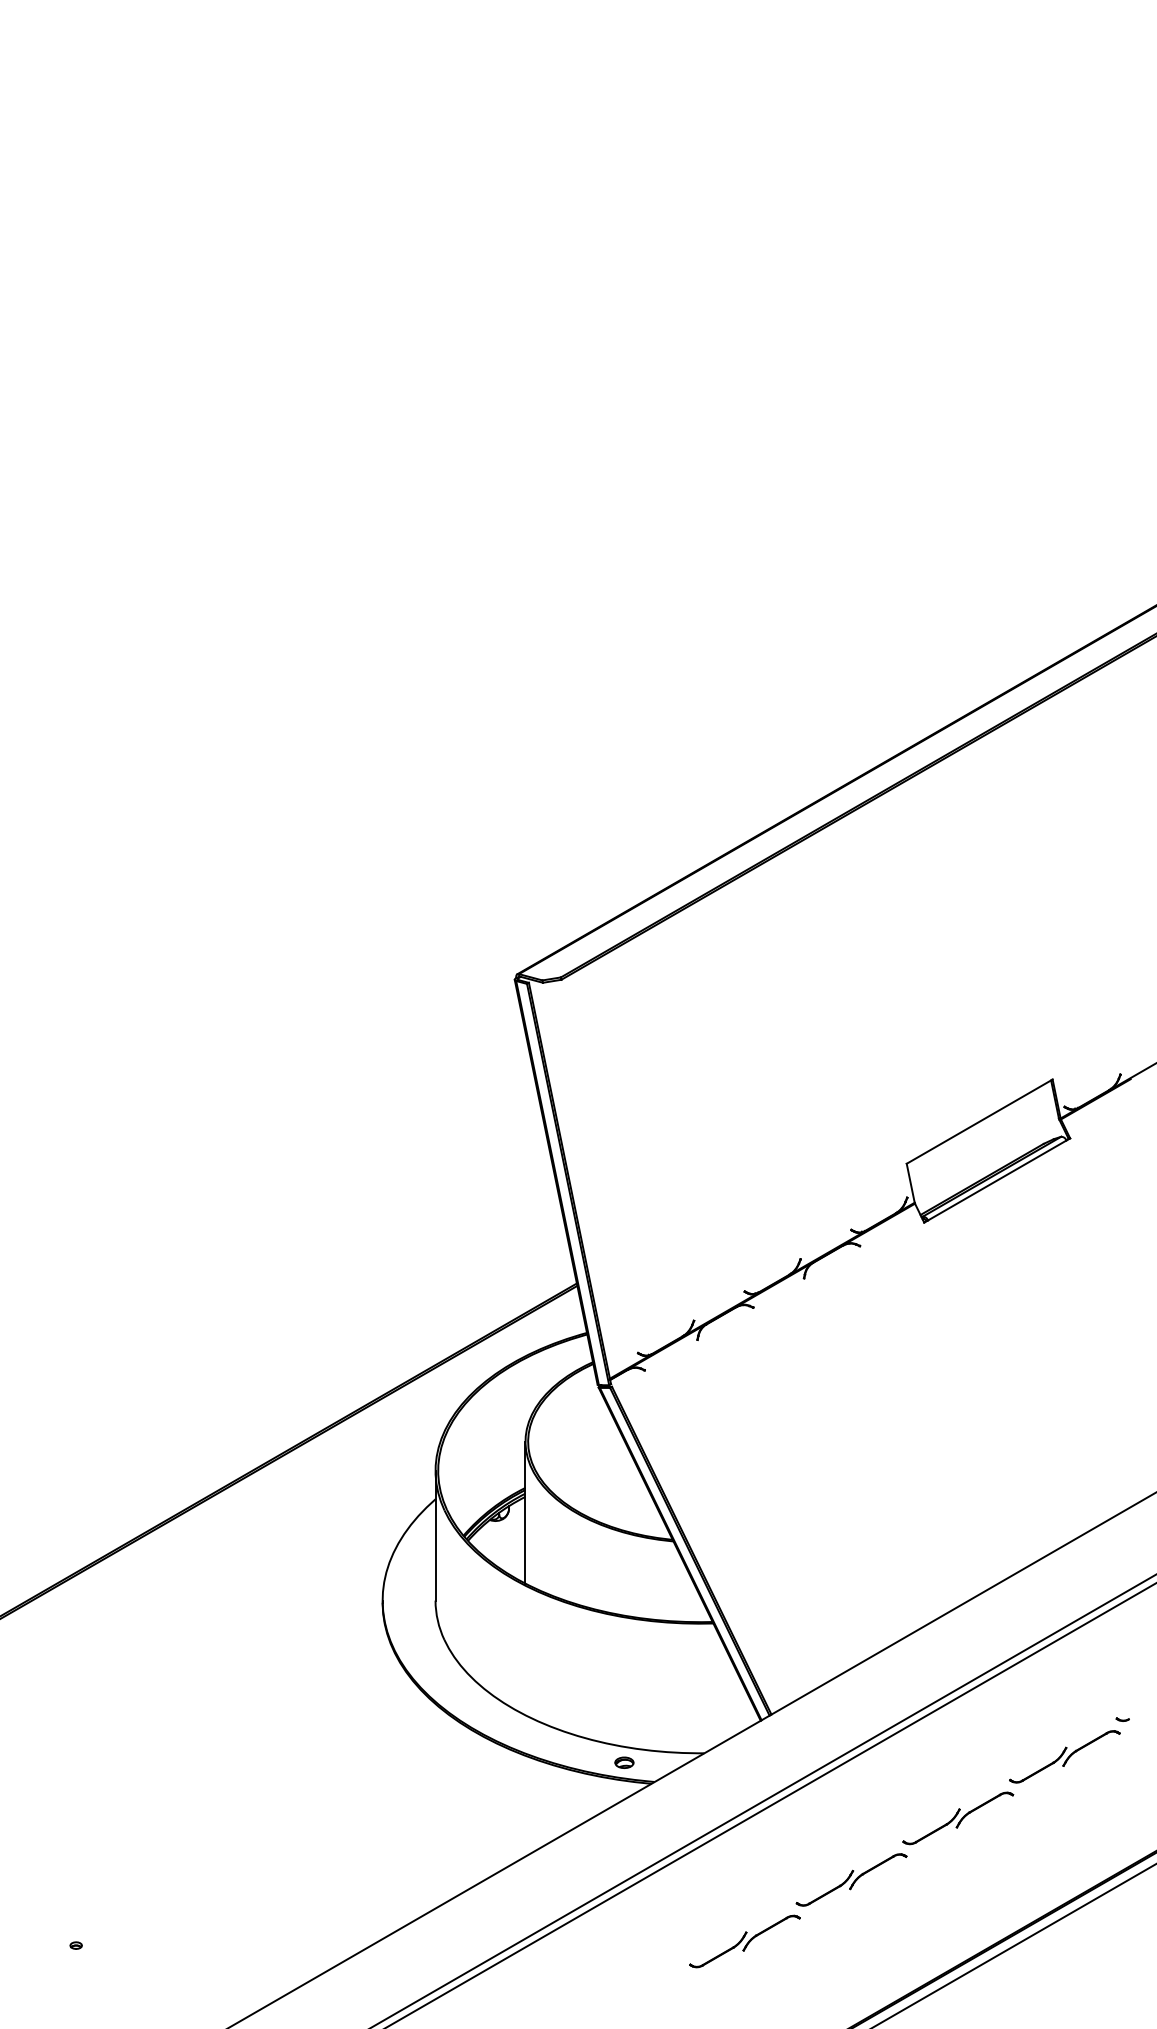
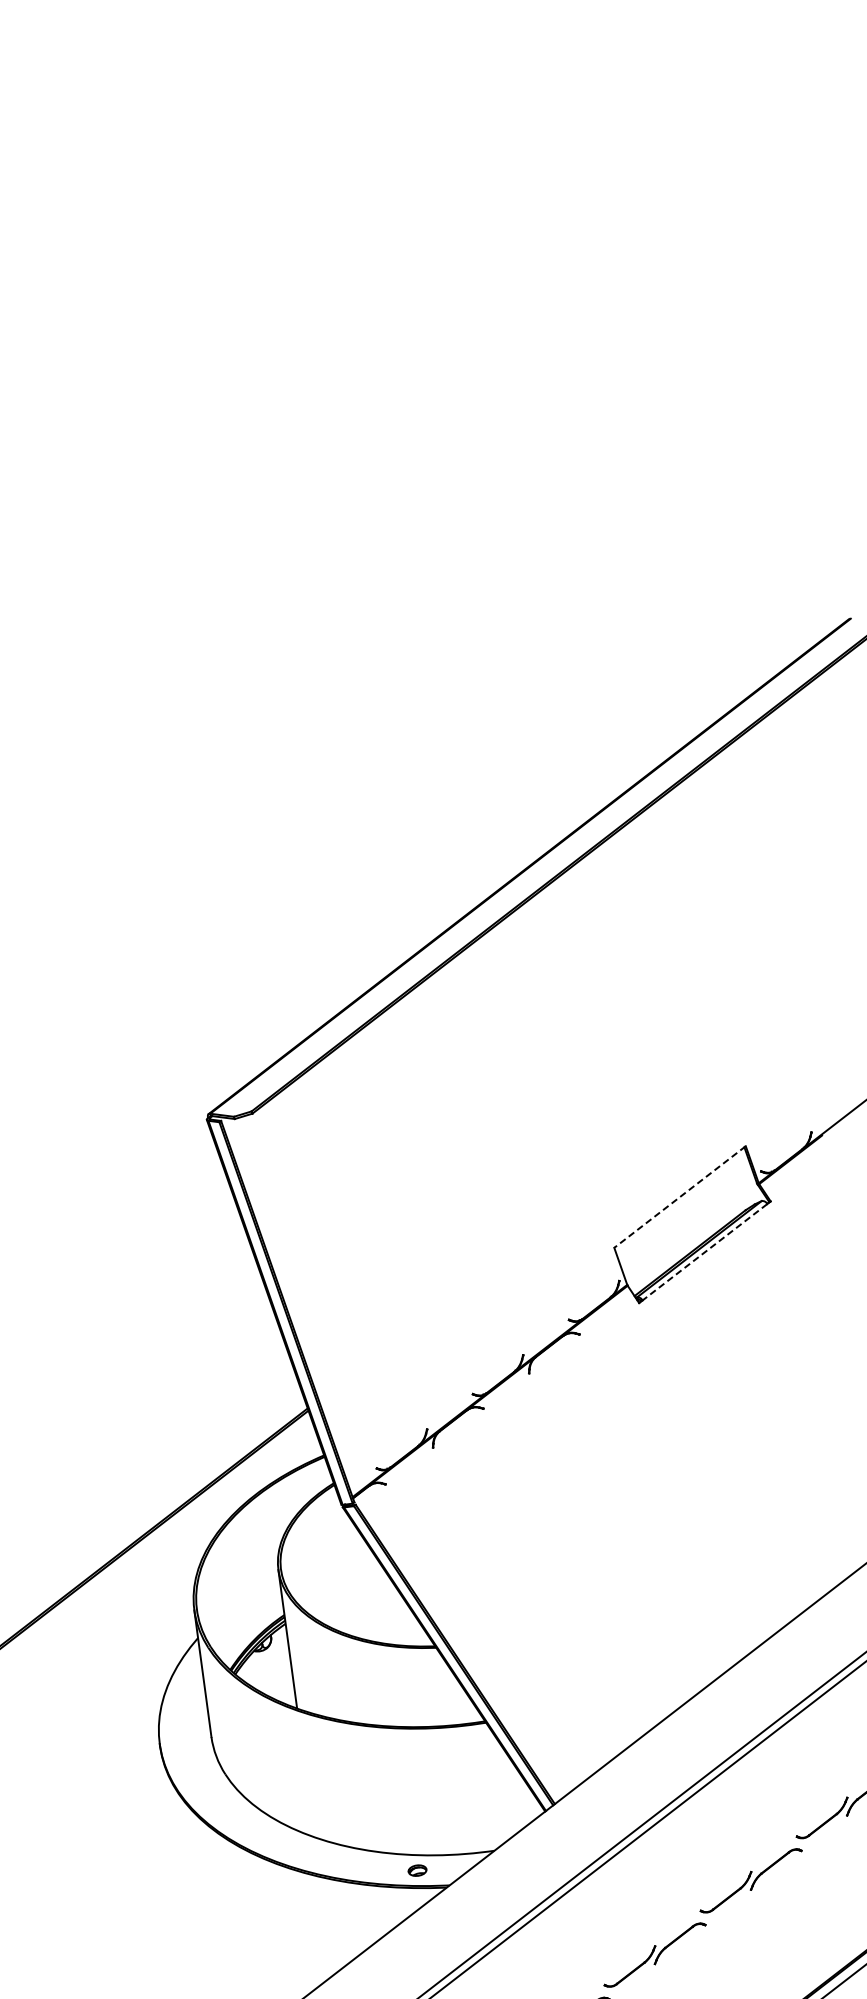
line: (979, 1121) -> (679, 1196), solid -> dashed
line: (997, 1180) -> (705, 1252), solid -> dashed

